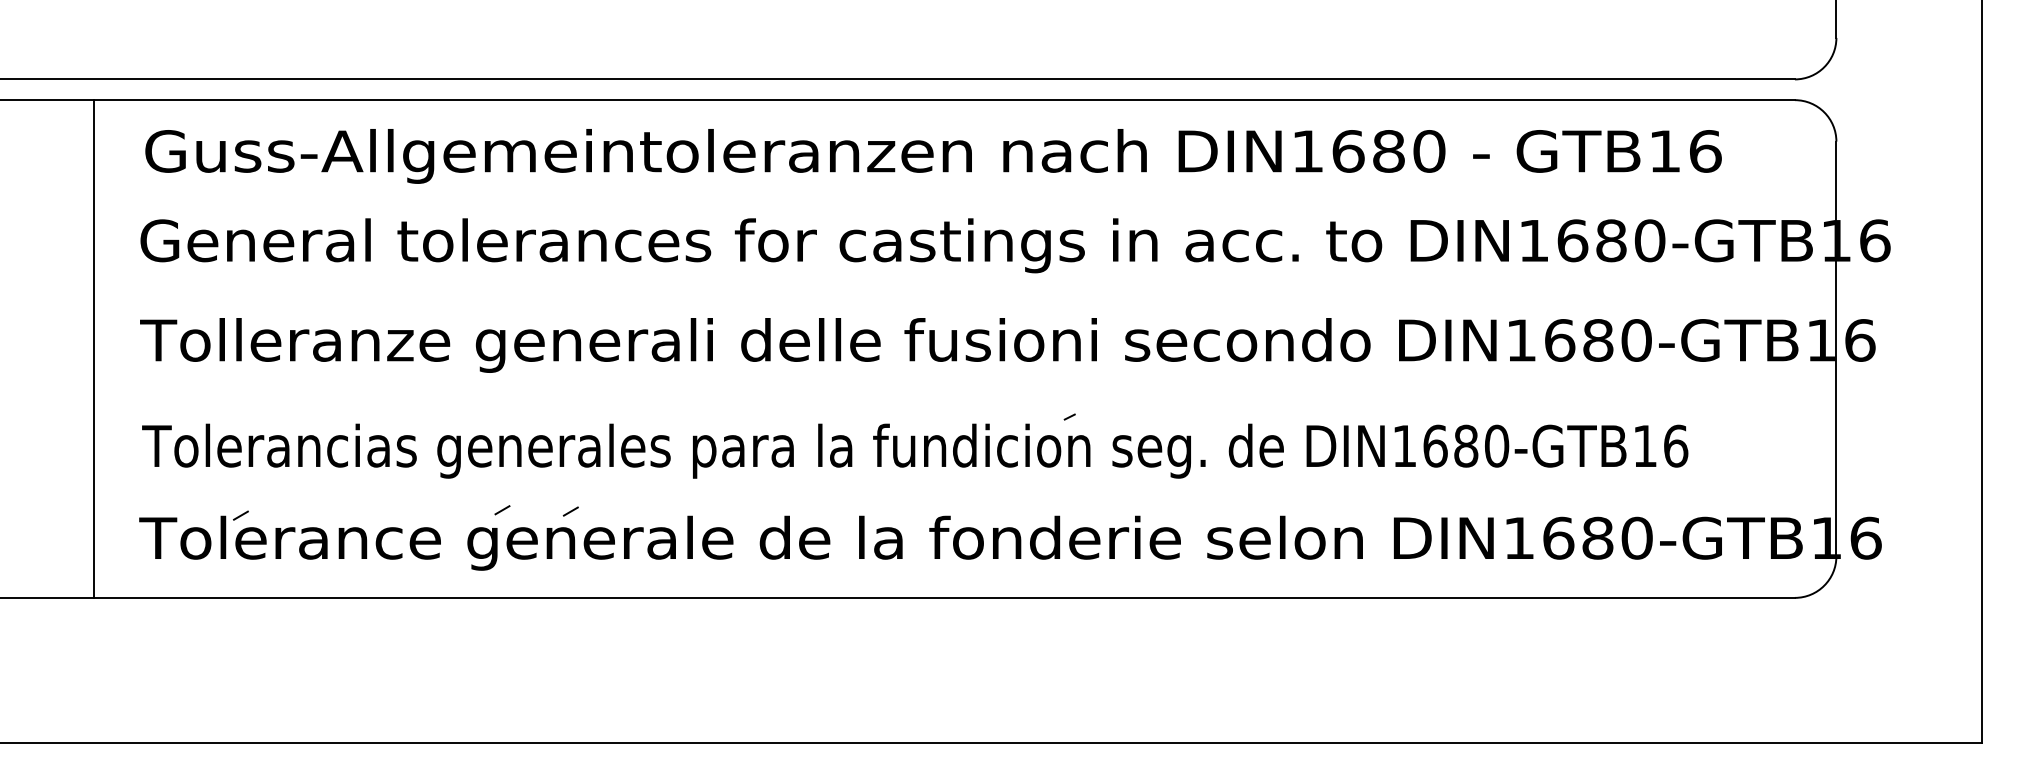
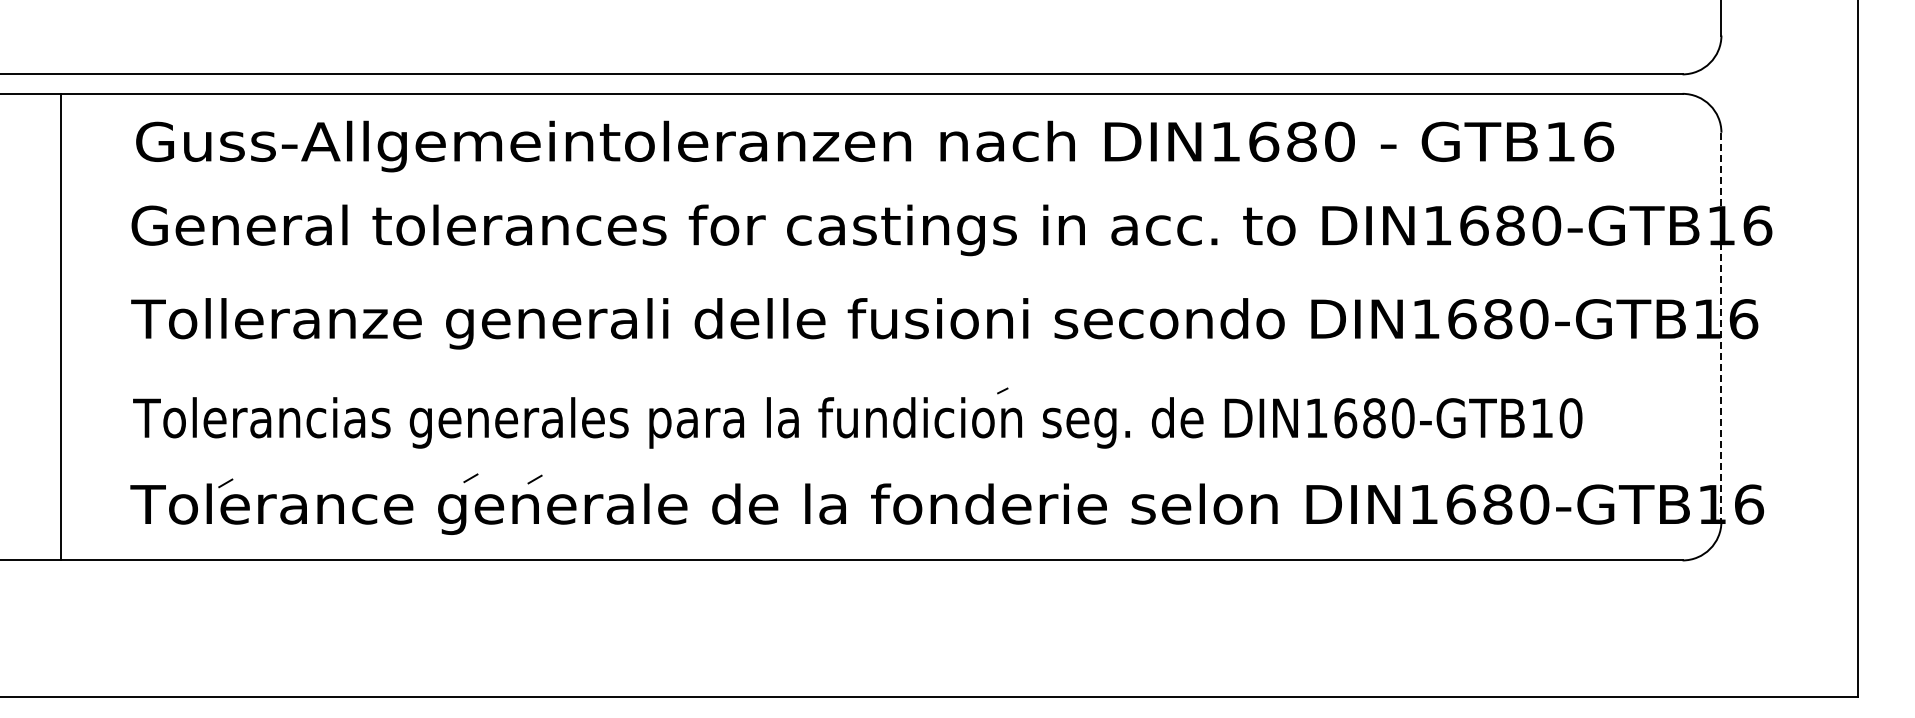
line: (94, 348) -> (61, 326), moved
line: (1836, 349) -> (1721, 327), solid -> dashed
text: (1675, 446) -> (1570, 418), DIN1680-GTB16 -> DIN1680-GTB10

